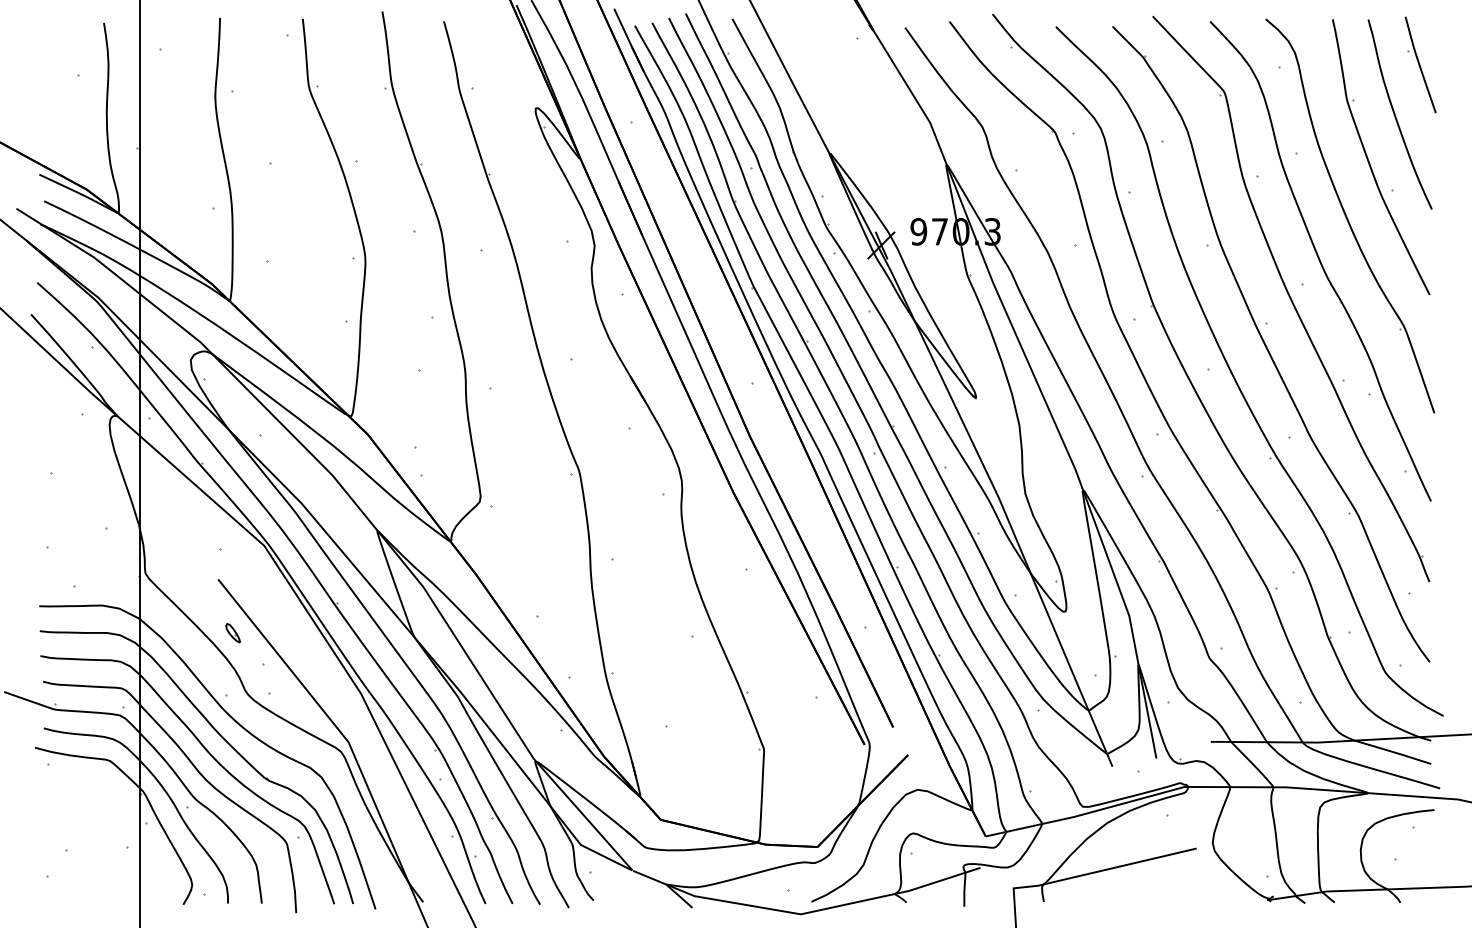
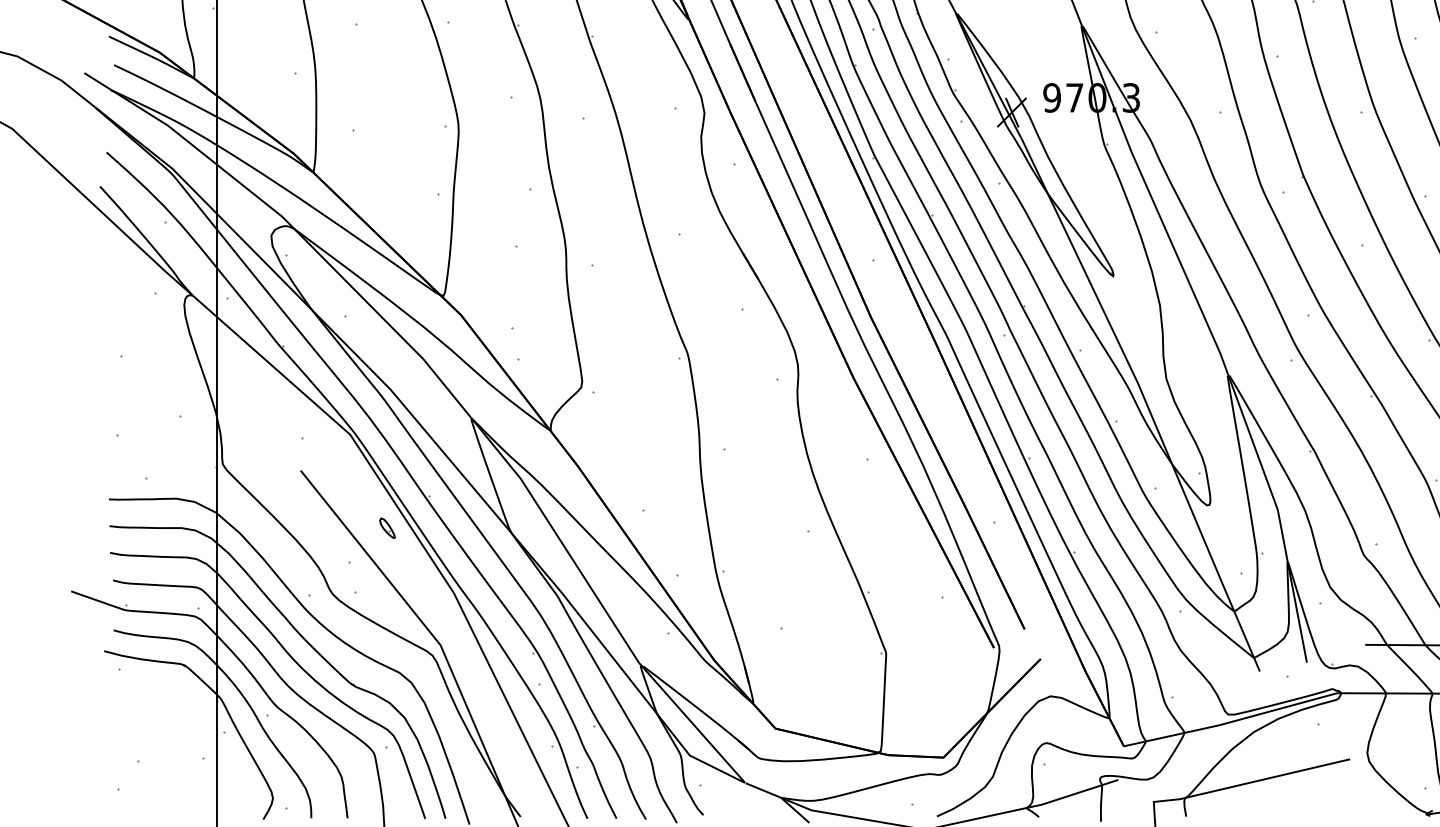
part: (232, 633) -> (386, 528), moved

